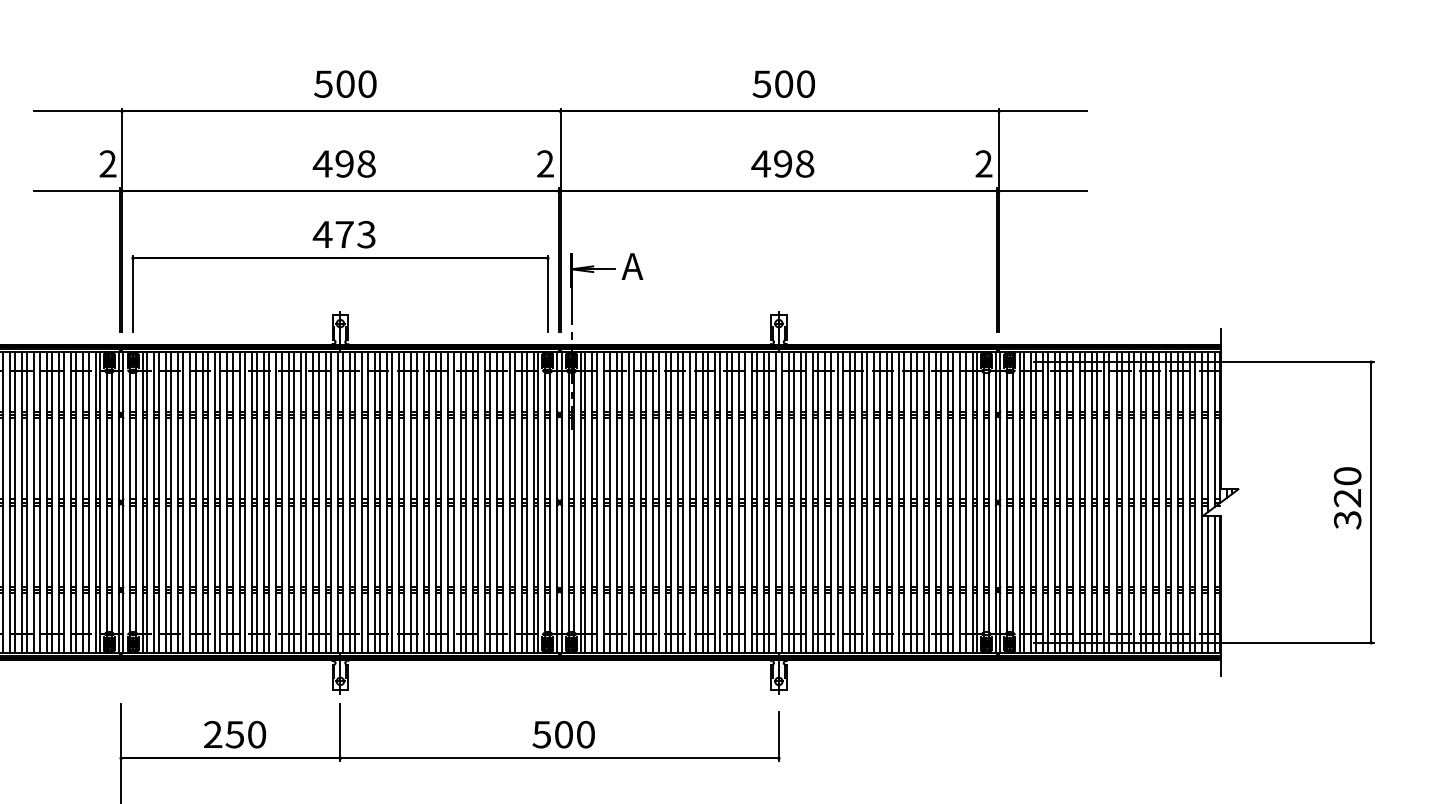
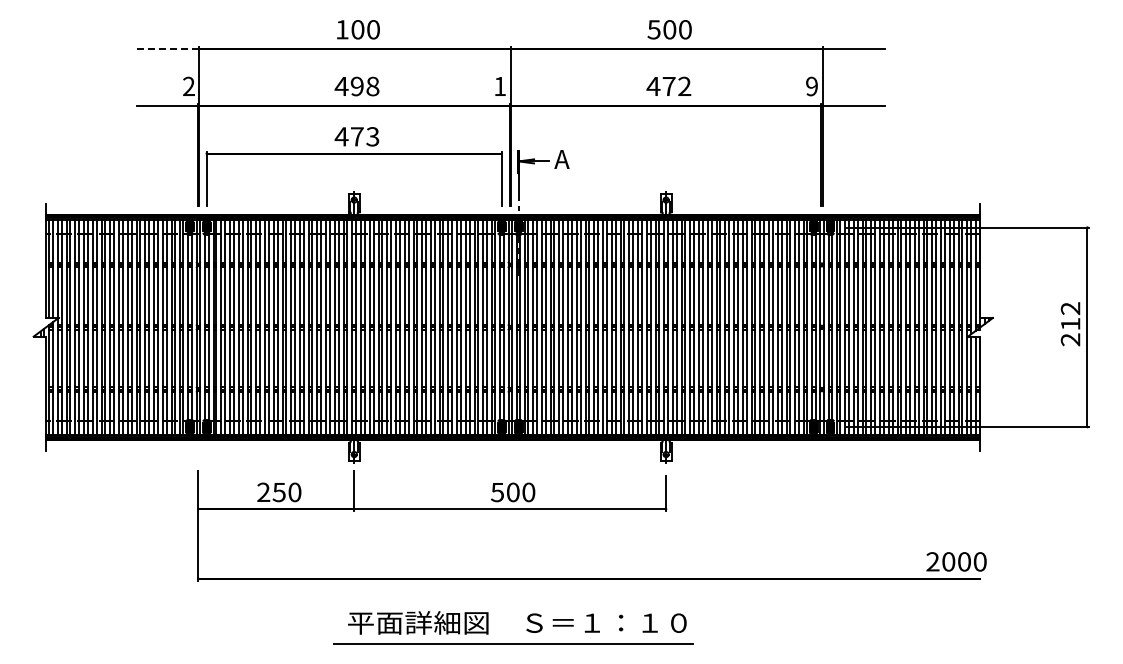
text: (322, 83) -> (341, 29), 500 -> 100
line: (77, 111) -> (167, 49), solid -> dashed
text: (546, 162) -> (500, 85), 2 -> 1
text: (793, 163) -> (676, 86), 498 -> 472
text: (983, 163) -> (811, 86), 2 -> 9
text: (1347, 498) -> (1070, 324), 320 -> 212

